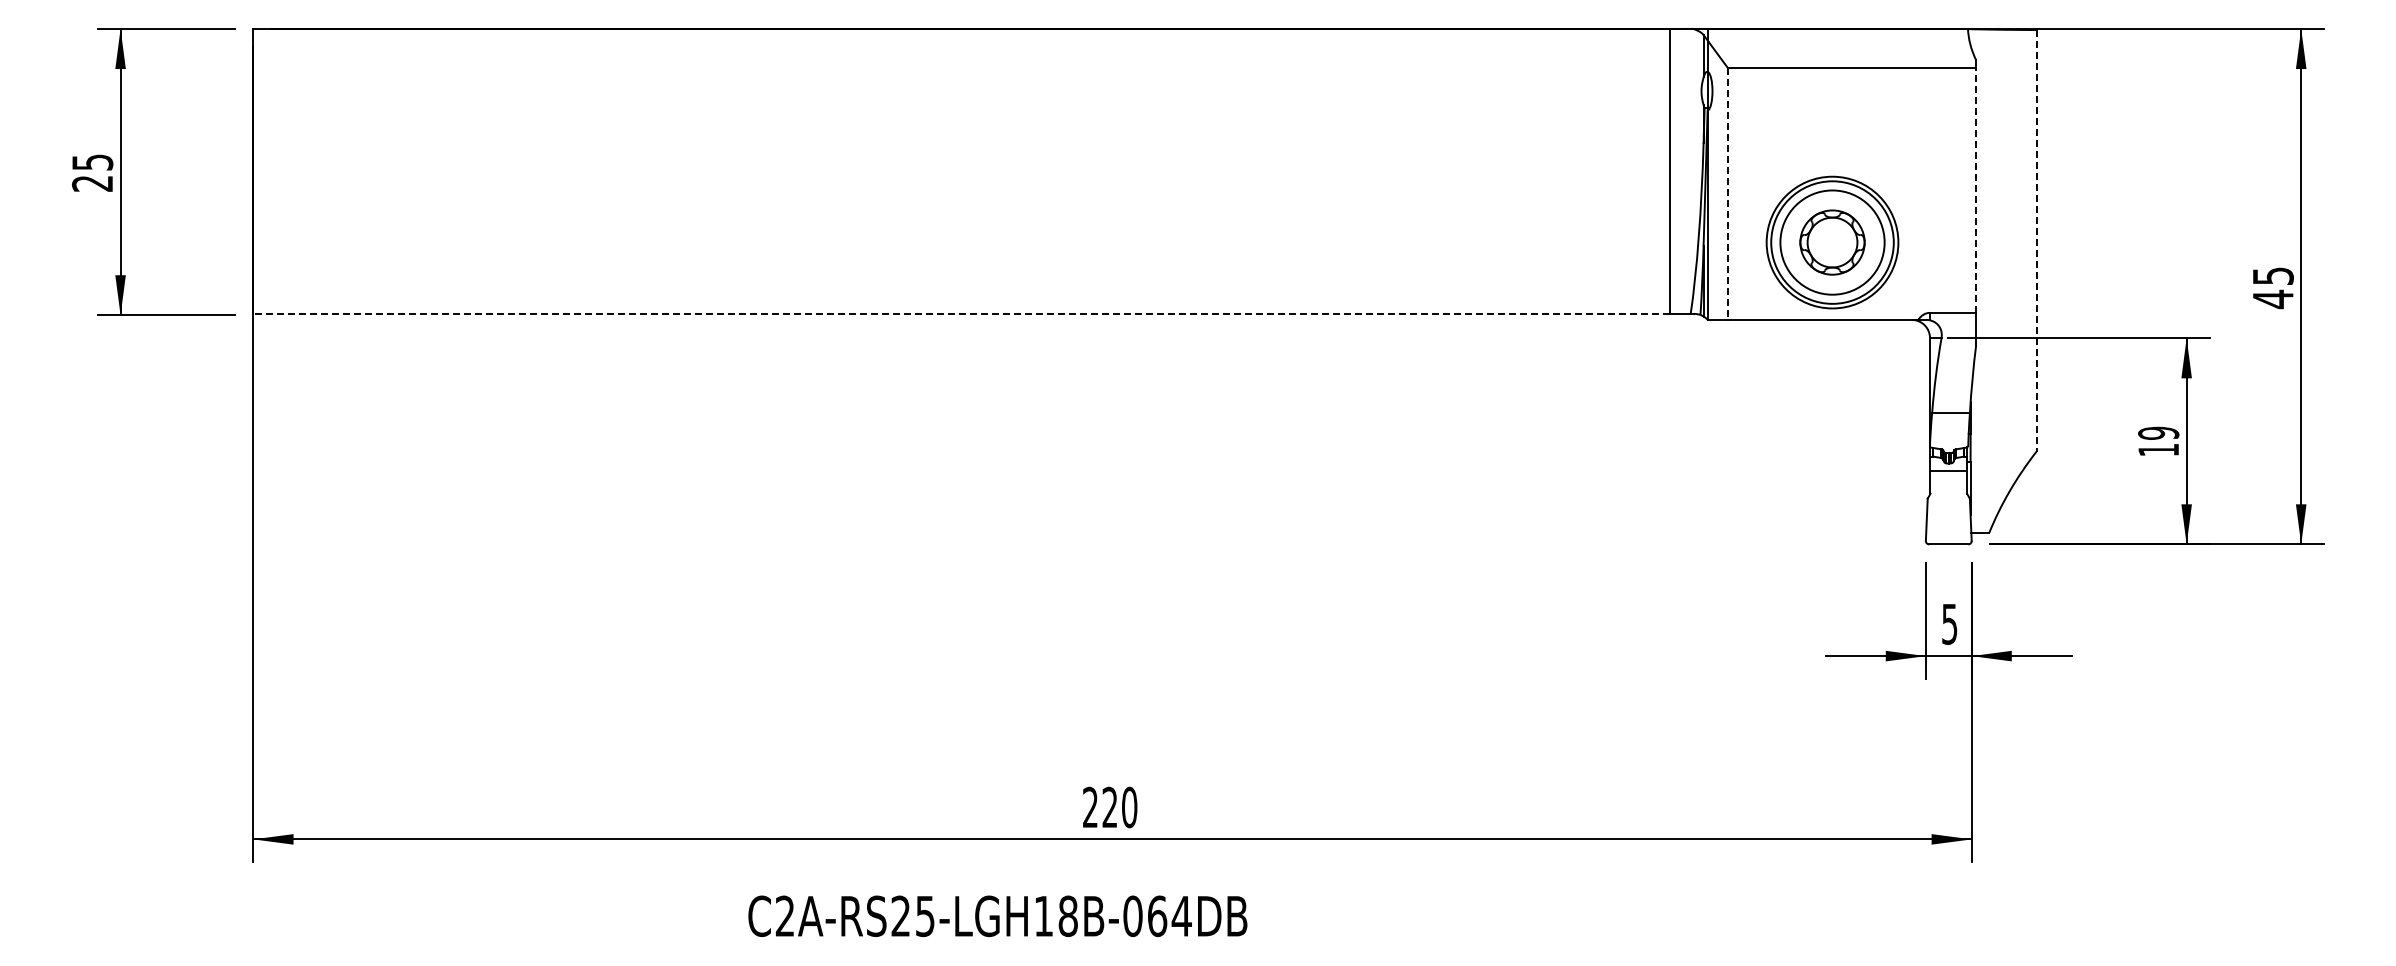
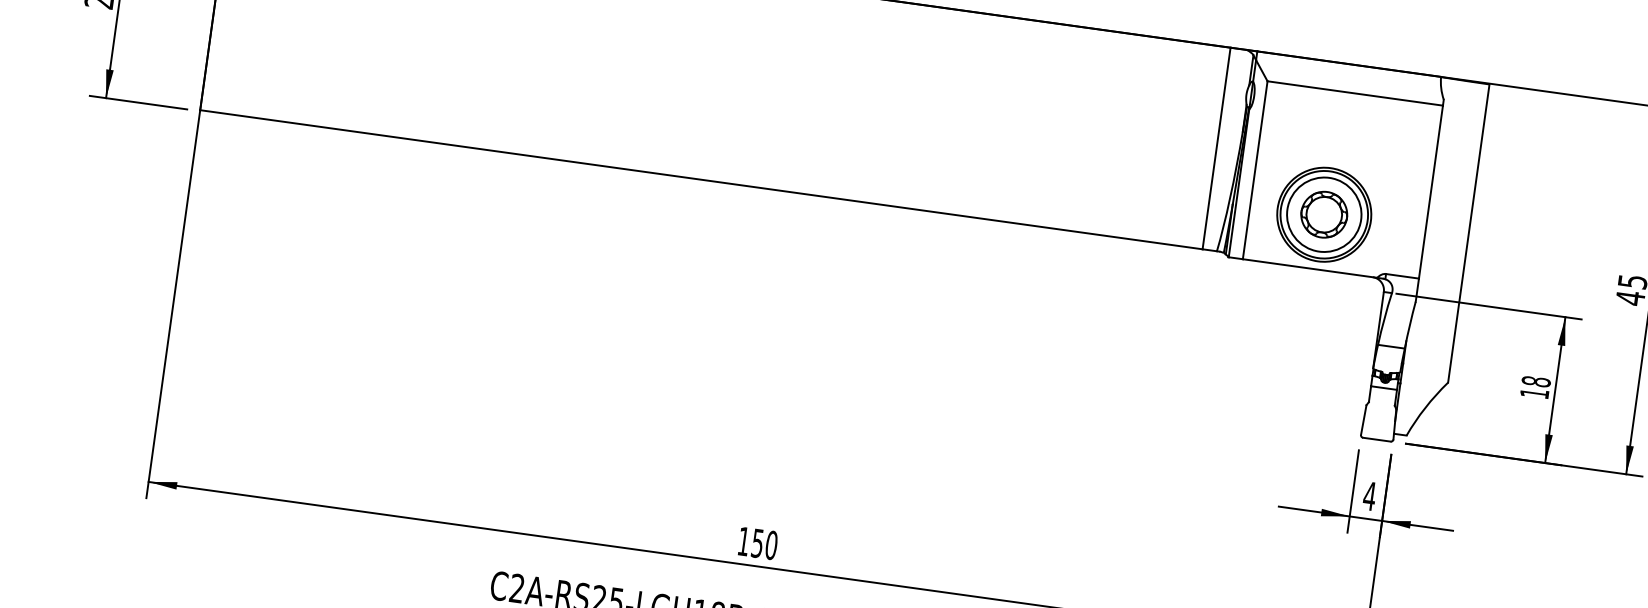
line: (1976, 190) -> (1431, 192), dashed -> solid
line: (1728, 194) -> (1255, 170), dashed -> solid
line: (2036, 240) -> (1468, 233), dashed -> solid
line: (961, 313) -> (701, 179), dashed -> solid
text: (2158, 432) -> (1536, 381), 19 -> 18
text: (1949, 624) -> (1369, 496), 5 -> 4
text: (1100, 807) -> (750, 542), 220 -> 150

